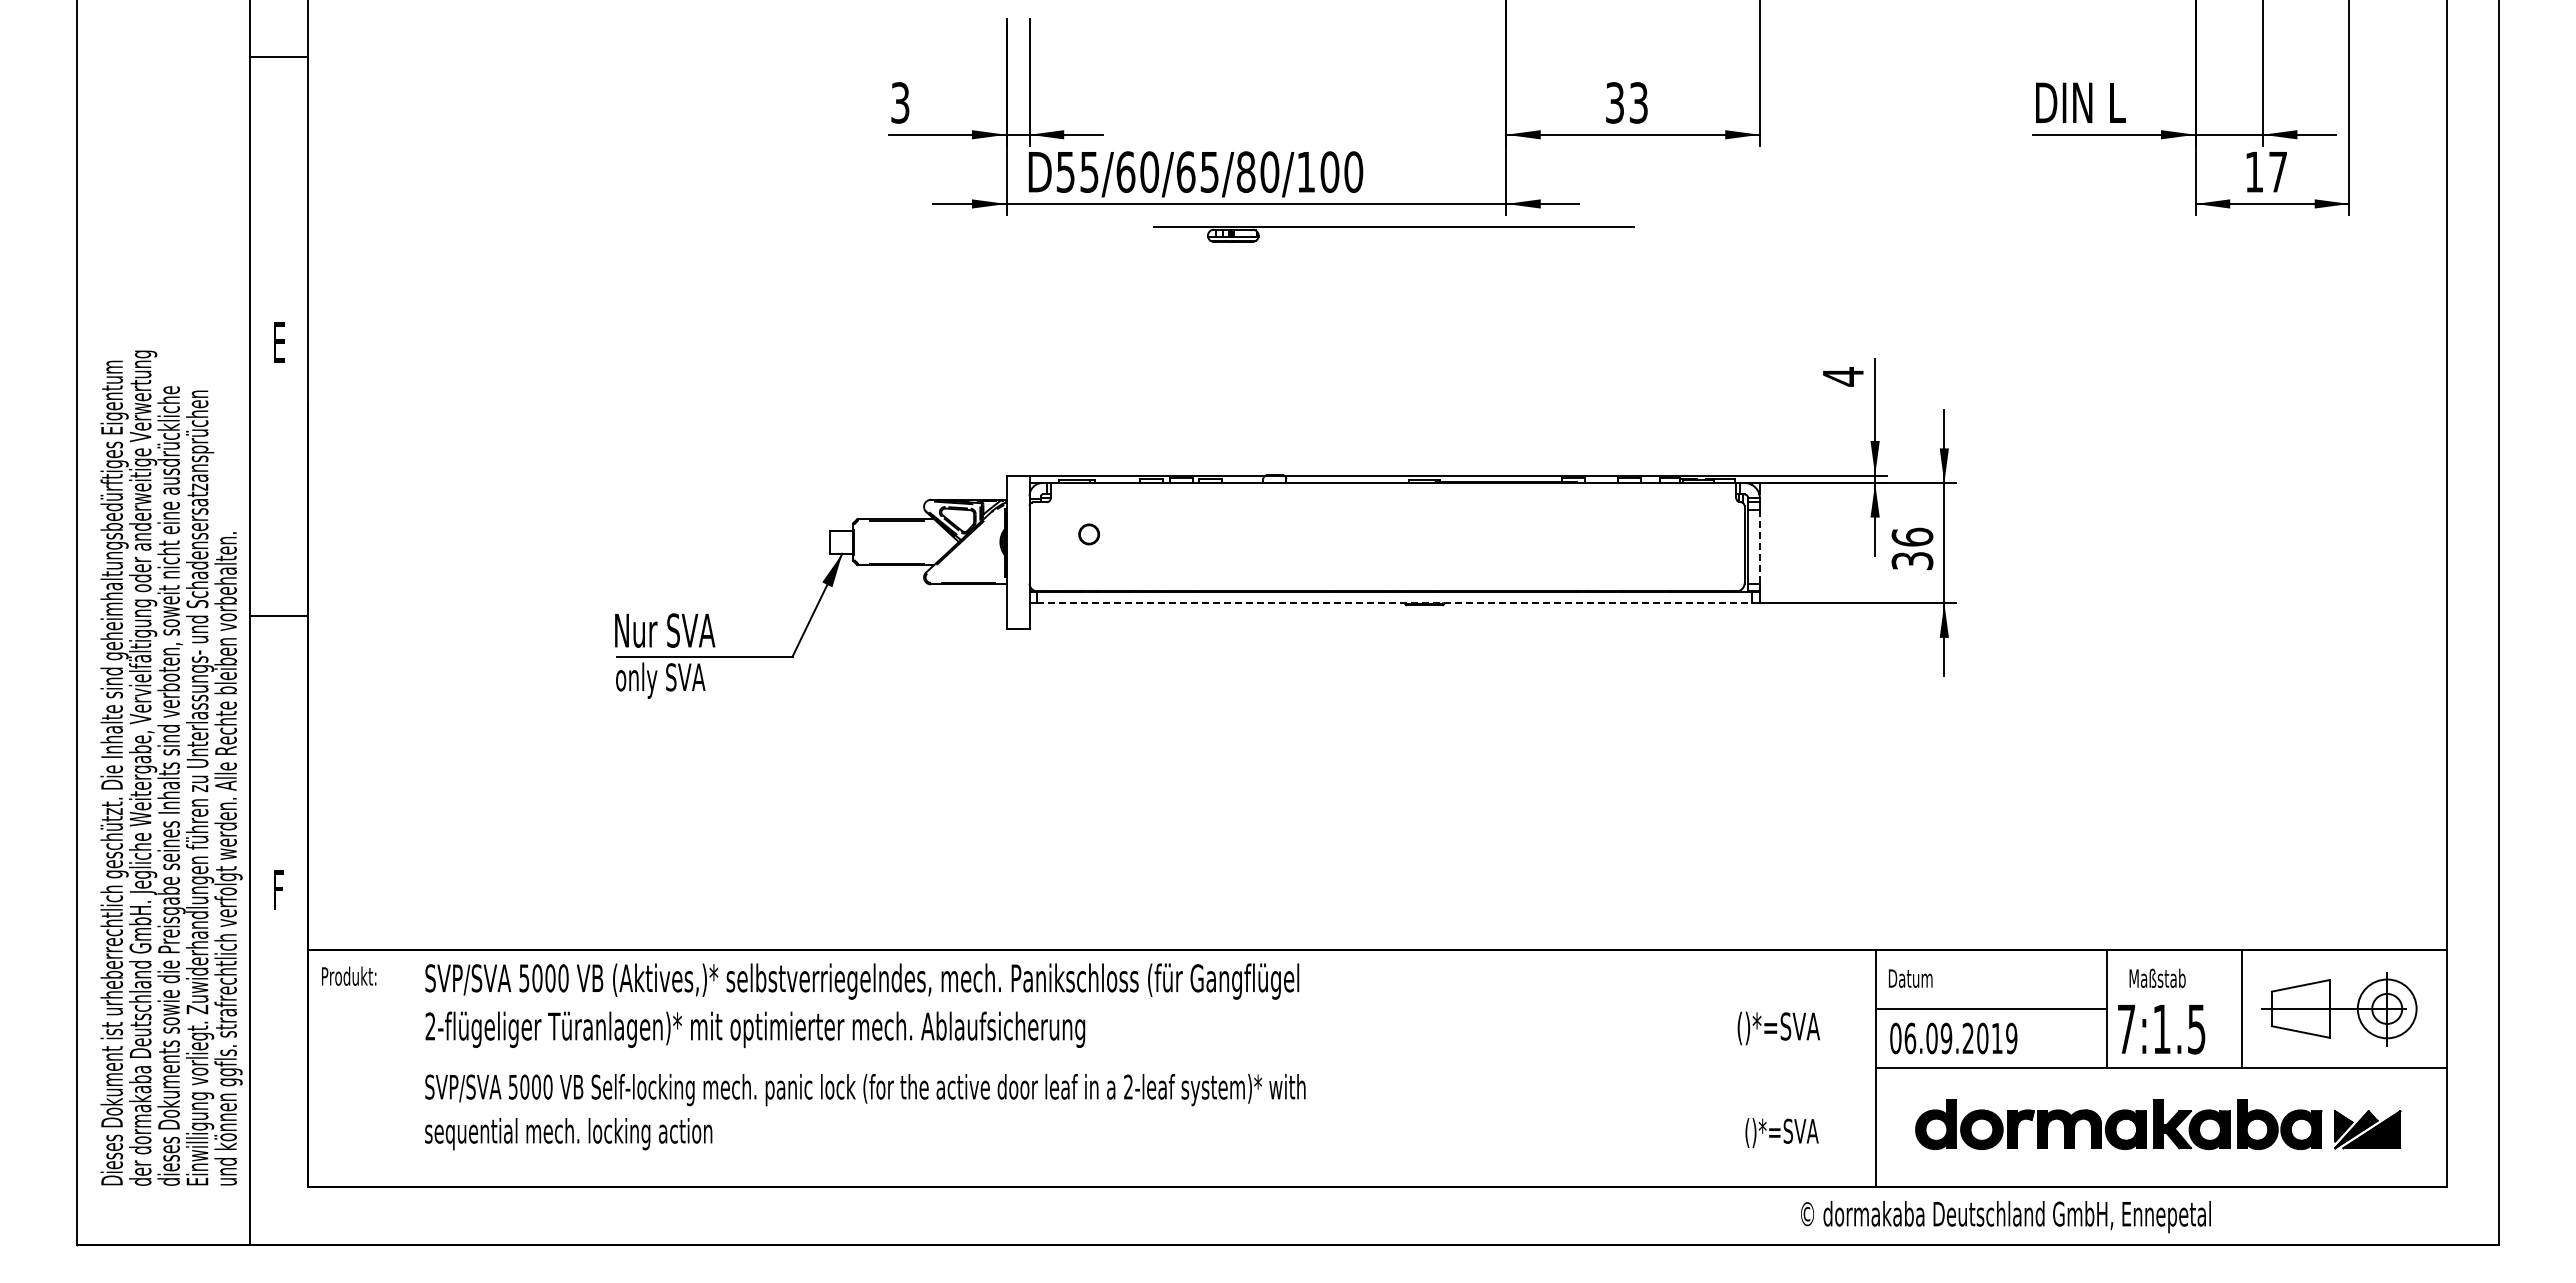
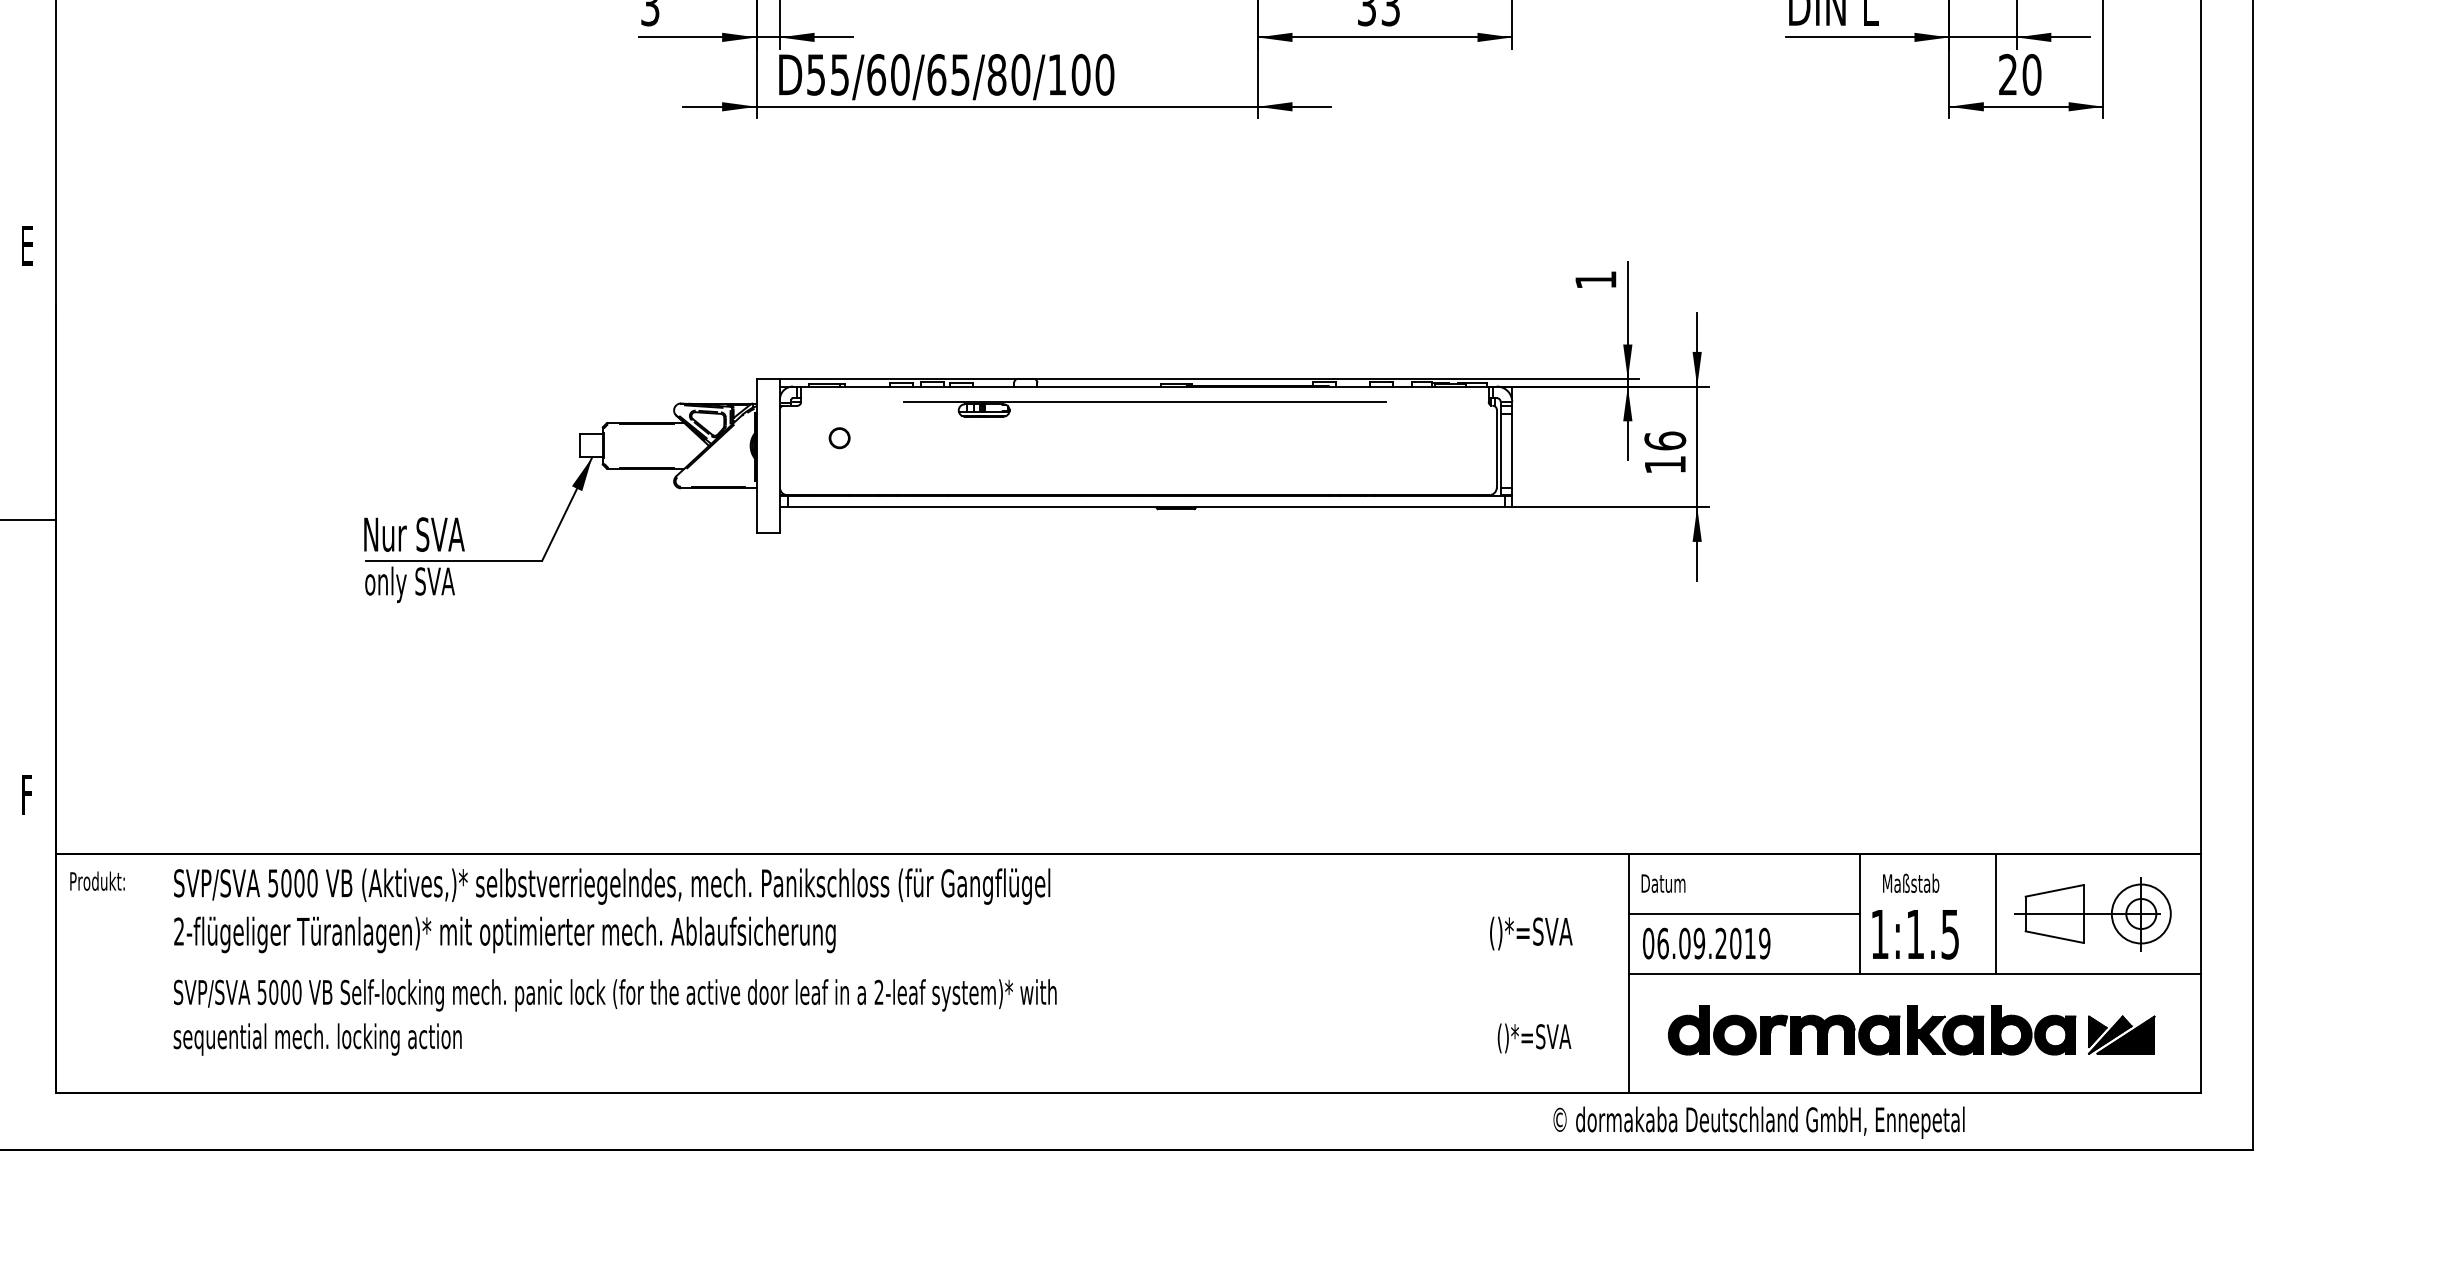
text: (2266, 171) -> (2020, 74), 17 -> 20
part: (1393, 227) -> (1144, 402), moved
text: (1843, 376) -> (1596, 279), 4 -> 1
line: (1759, 546) -> (1511, 450), dashed -> solid
text: (1912, 561) -> (1665, 465), 36 -> 16
line: (1395, 603) -> (1146, 507), dashed -> solid
text: (2126, 1028) -> (1879, 933), 7:1.5 -> 1:1.5

